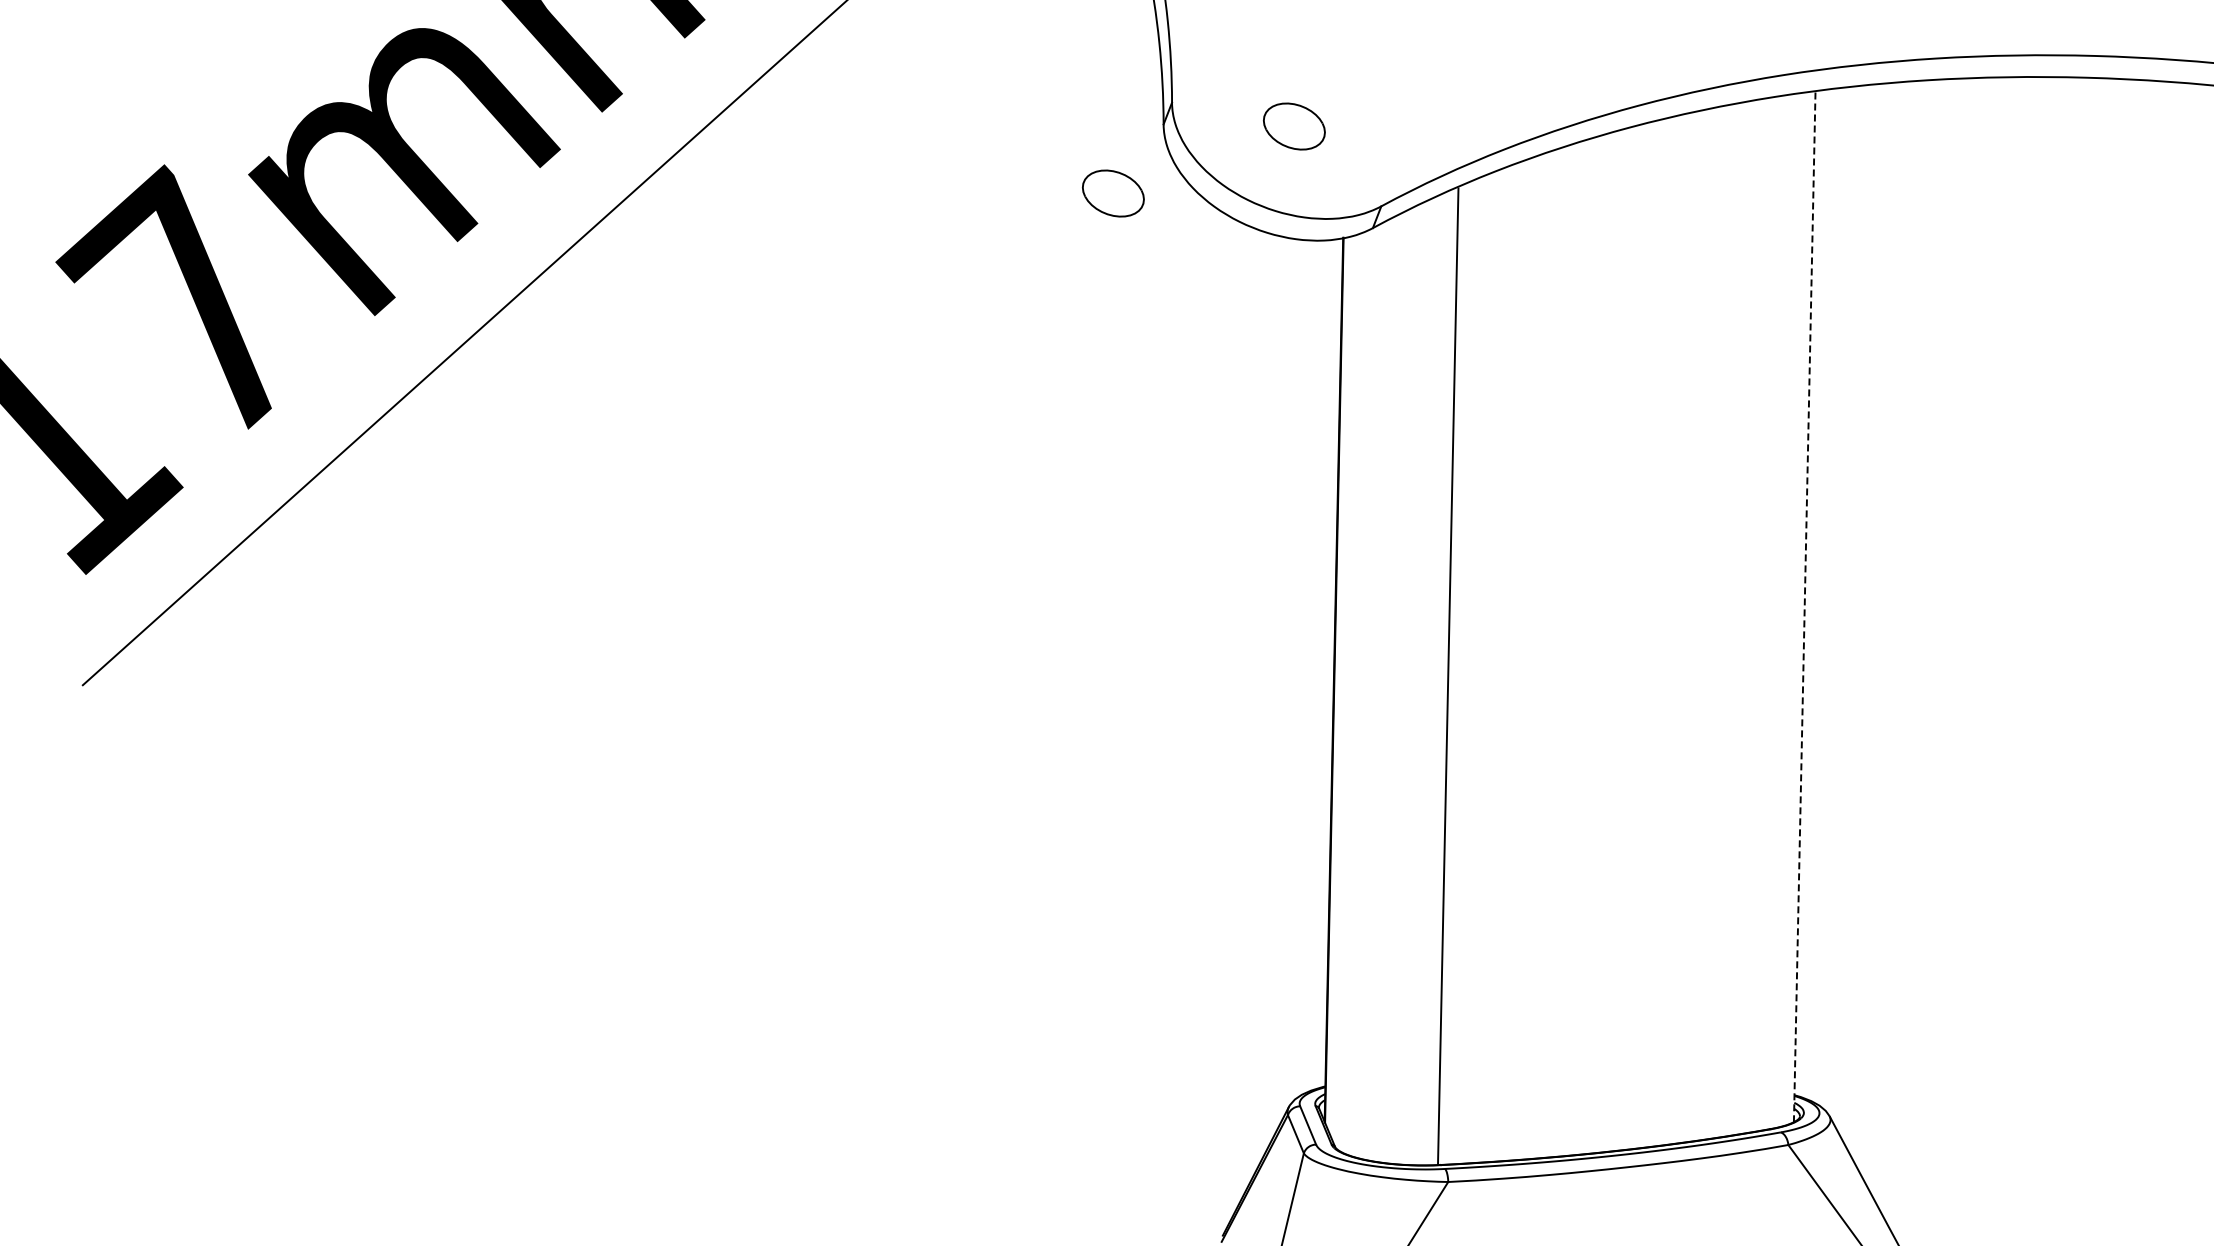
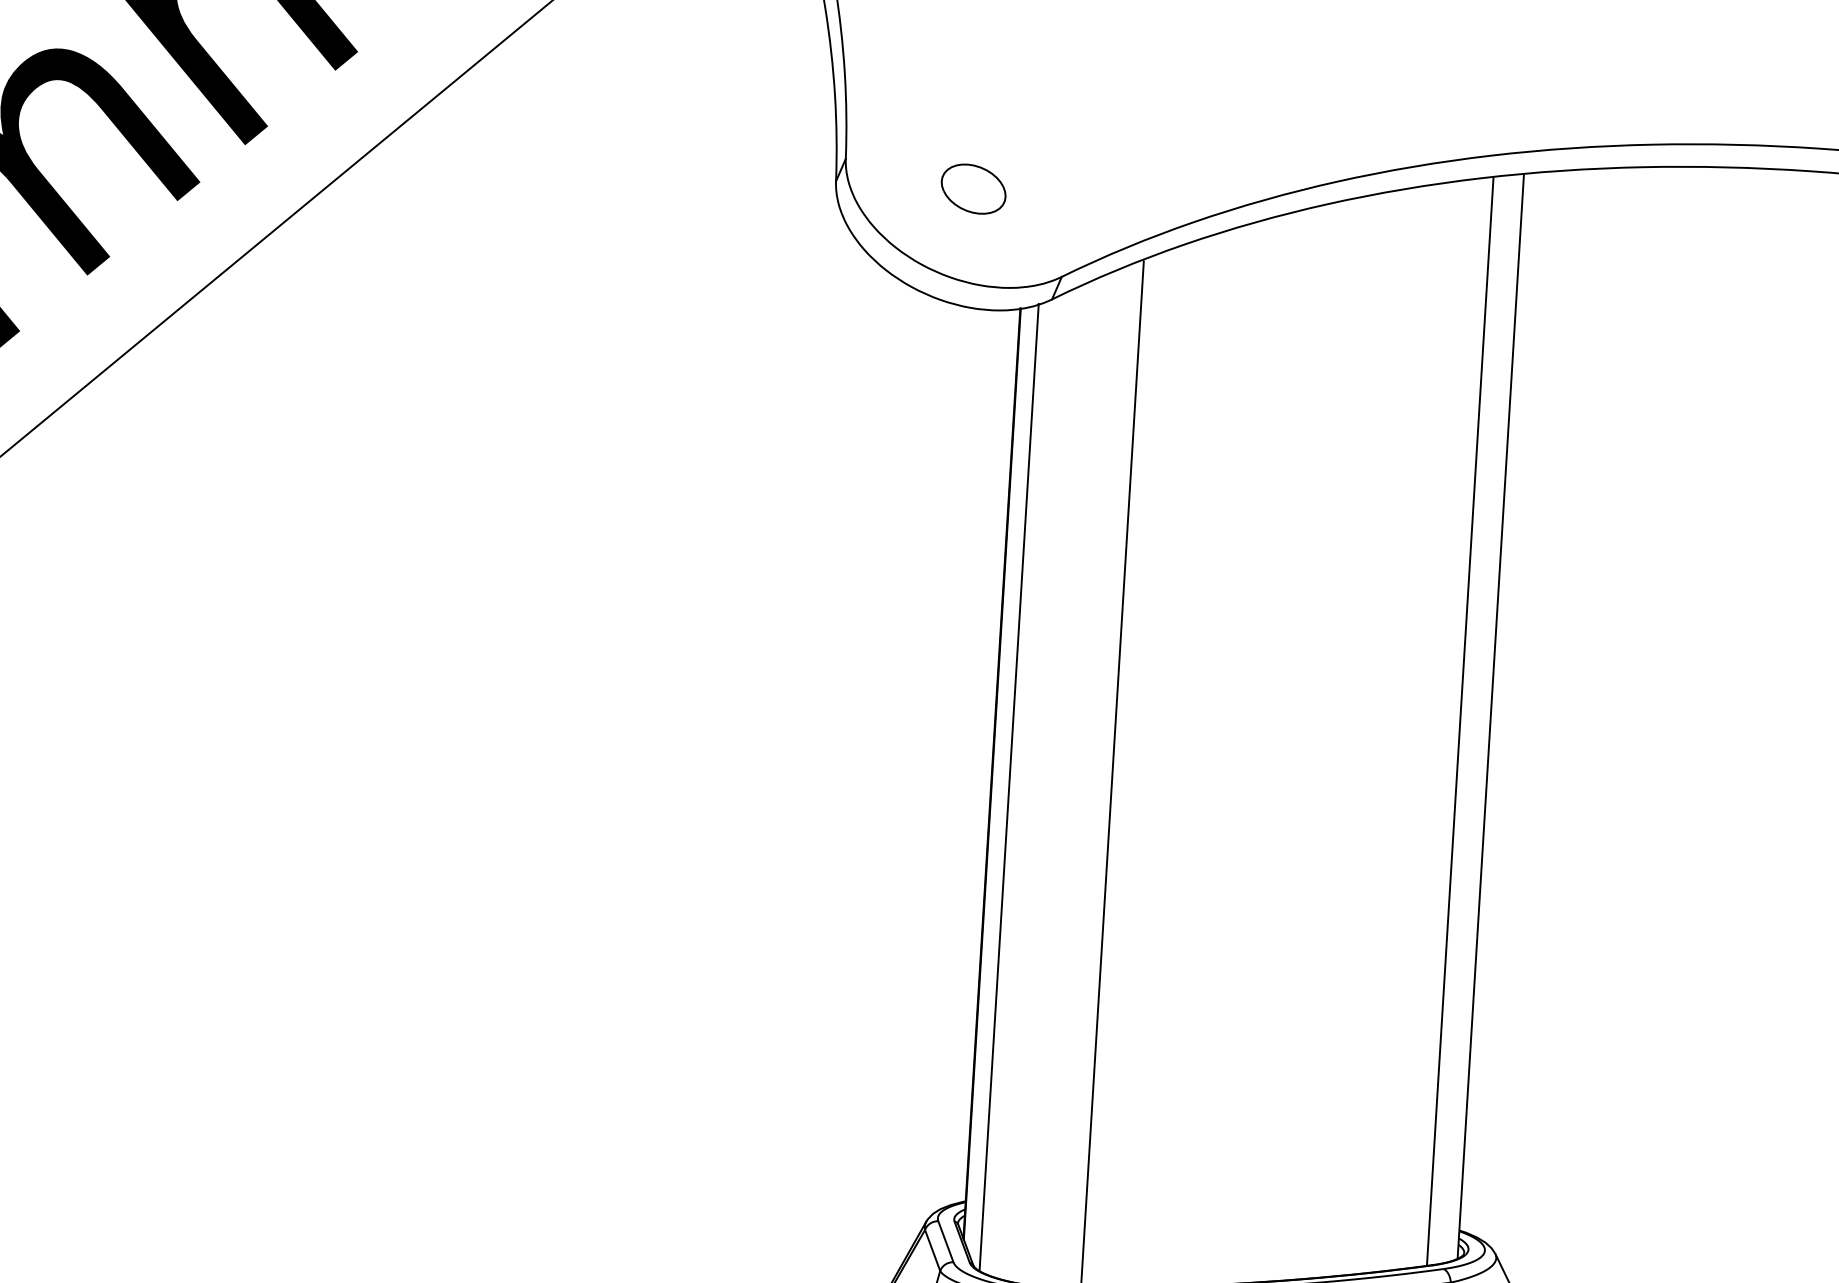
part: (1113, 193) -> (780, 252), removed
line: (1804, 607) -> (1490, 717), dashed -> solid
line: (1775, 612) -> (1459, 721), added
line: (1350, 692) -> (1008, 787), added

